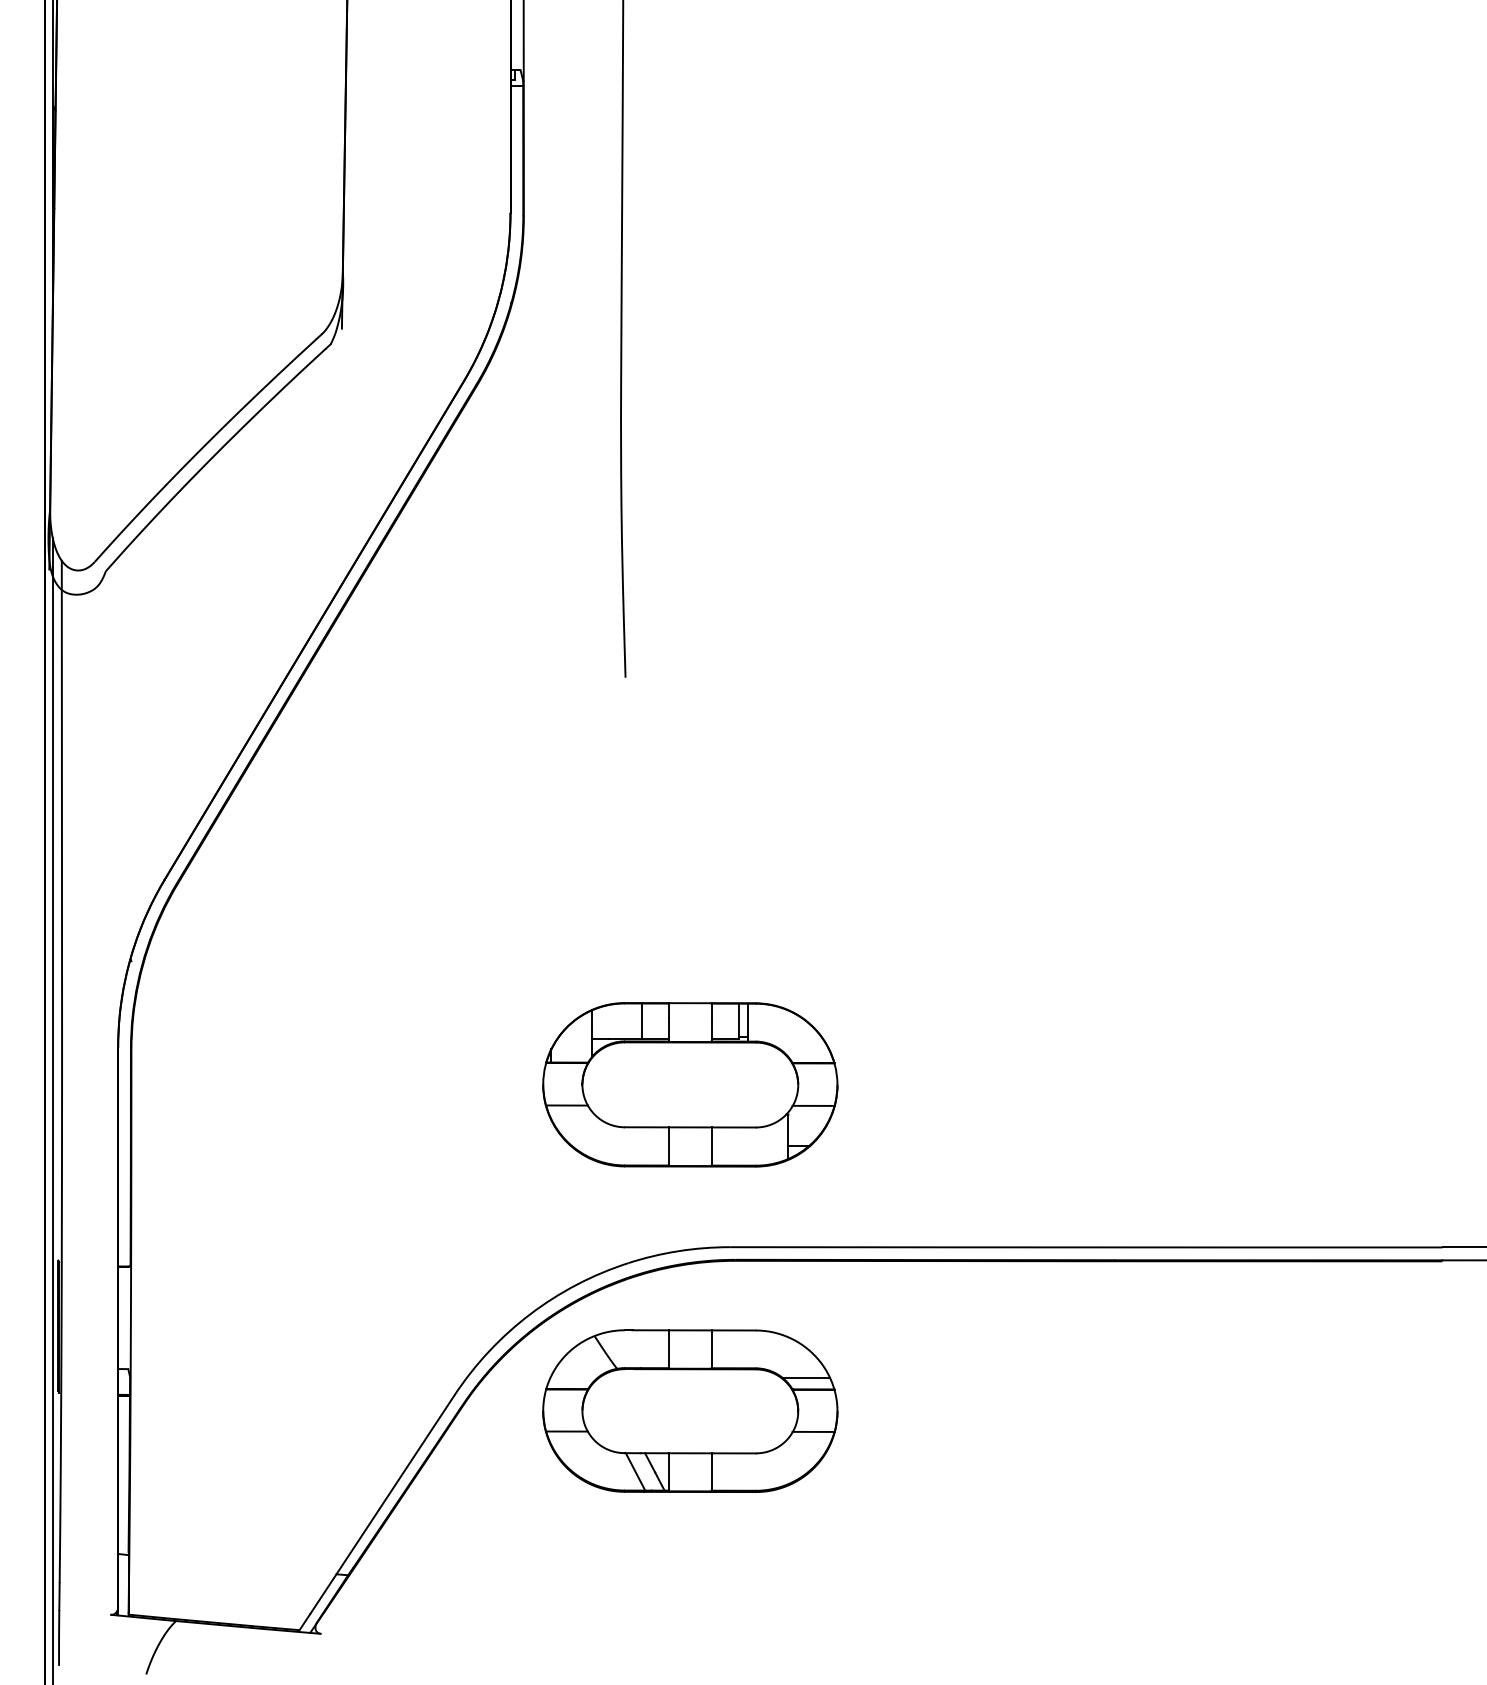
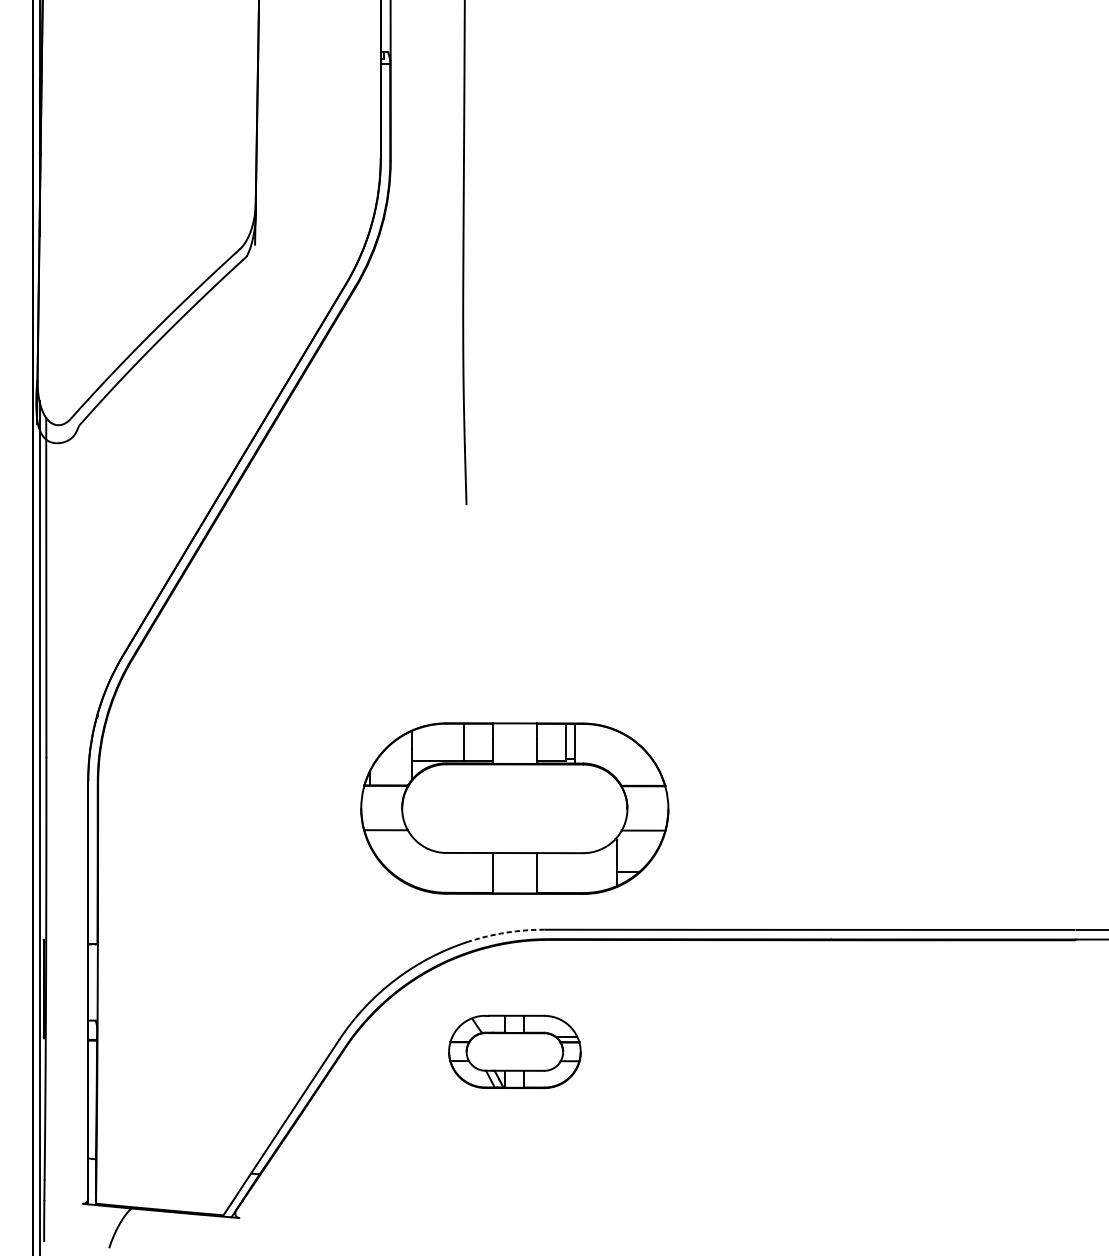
part: (690, 1084) -> (514, 808), size x1.4
arc: (678, 1251) -> (506, 932), solid -> dashed
part: (690, 1410) -> (514, 1051), size x0.6

